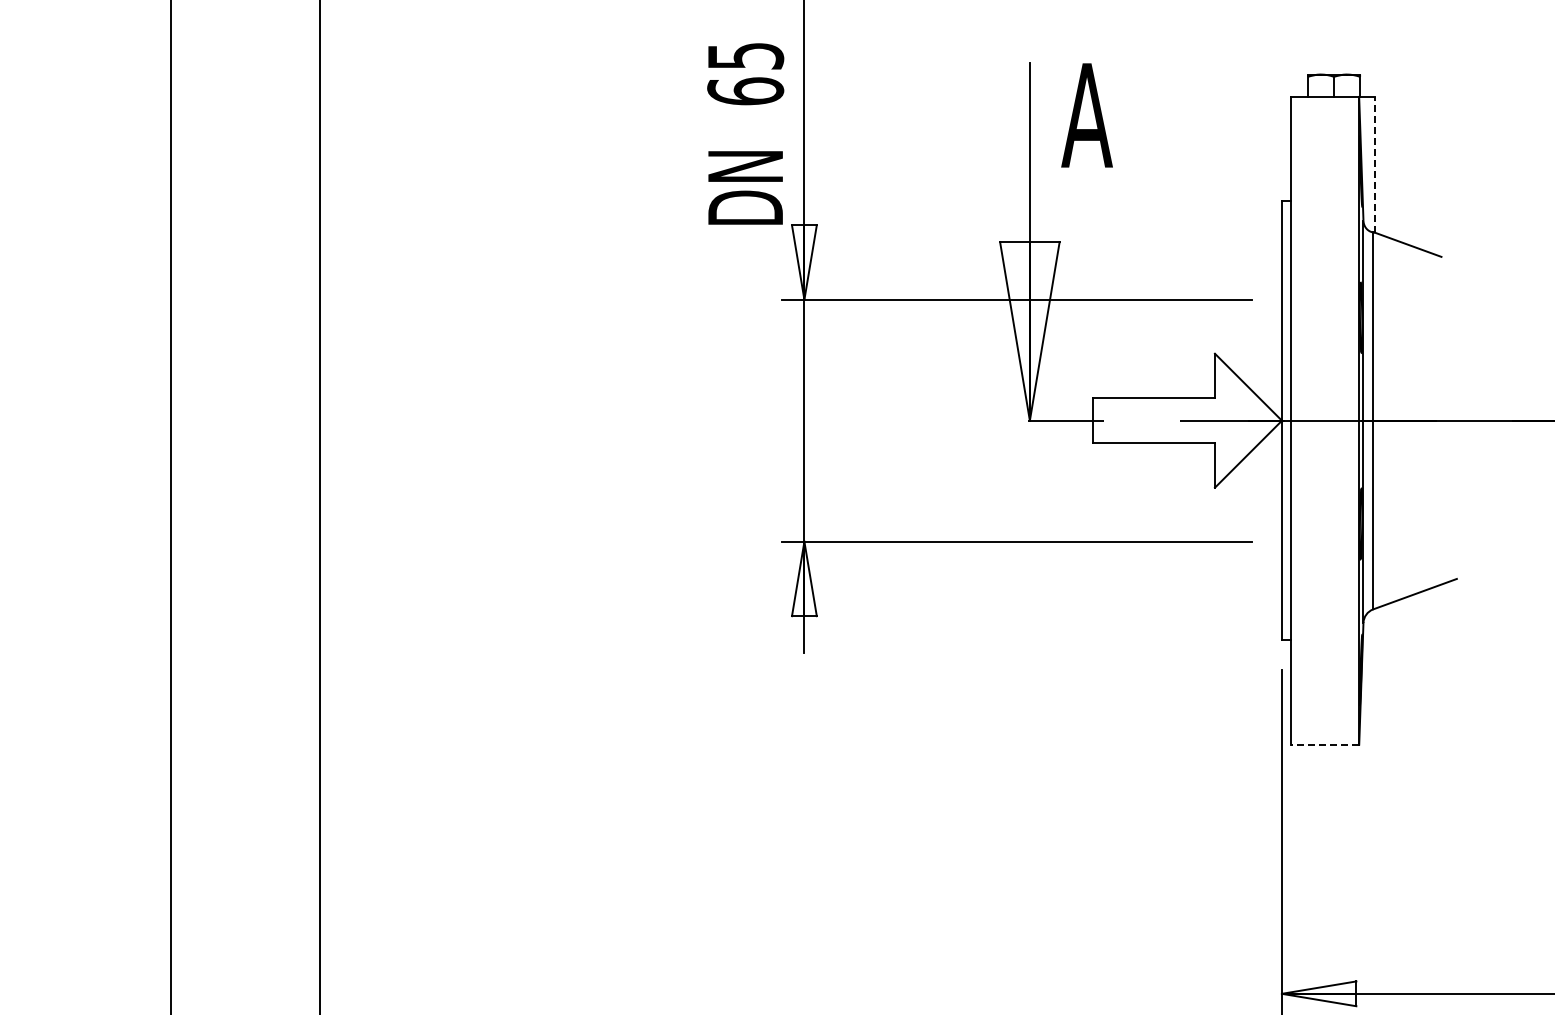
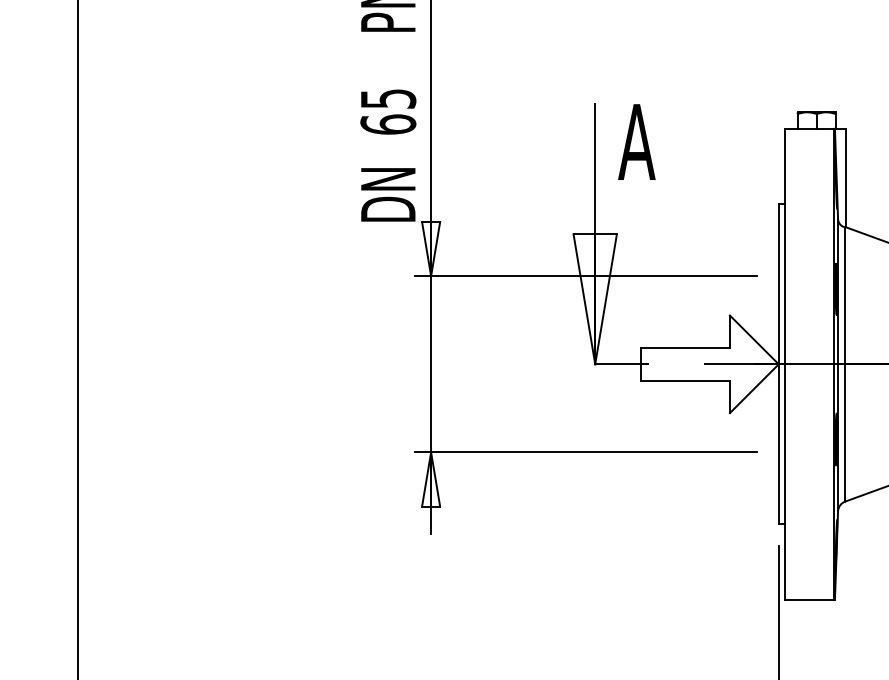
line: (1374, 164) -> (846, 177), dashed -> solid
line: (1324, 744) -> (809, 599), dashed -> solid

